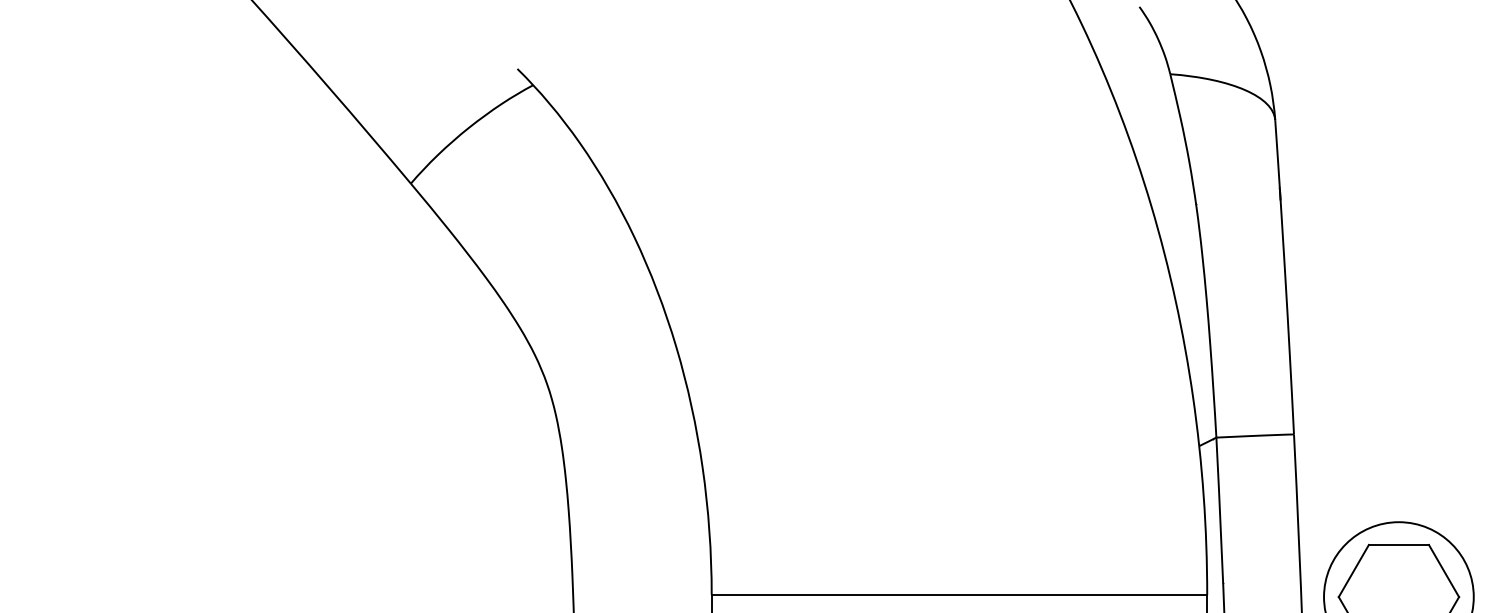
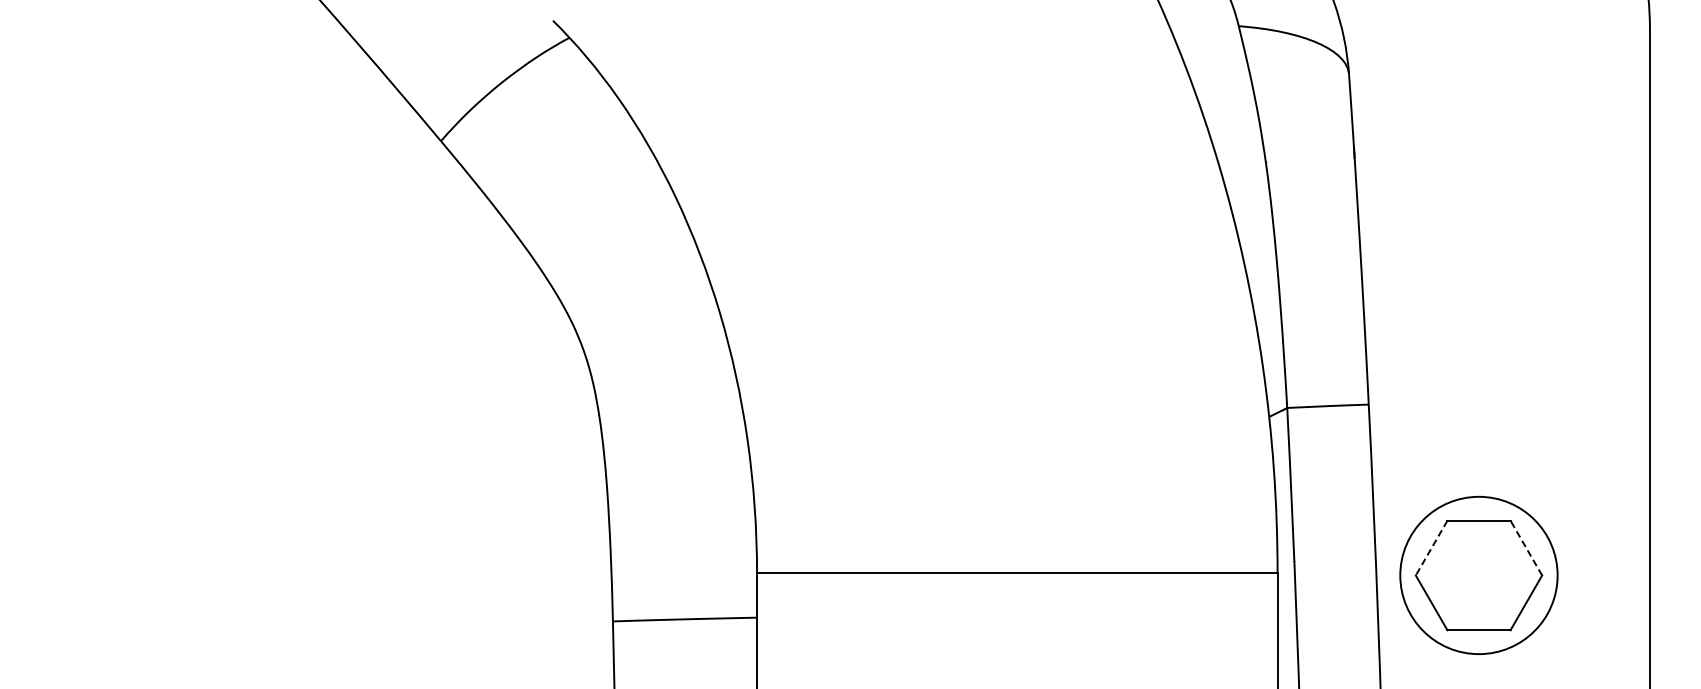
line: (1353, 571) -> (1431, 548), solid -> dashed
line: (1444, 571) -> (1526, 548), solid -> dashed

